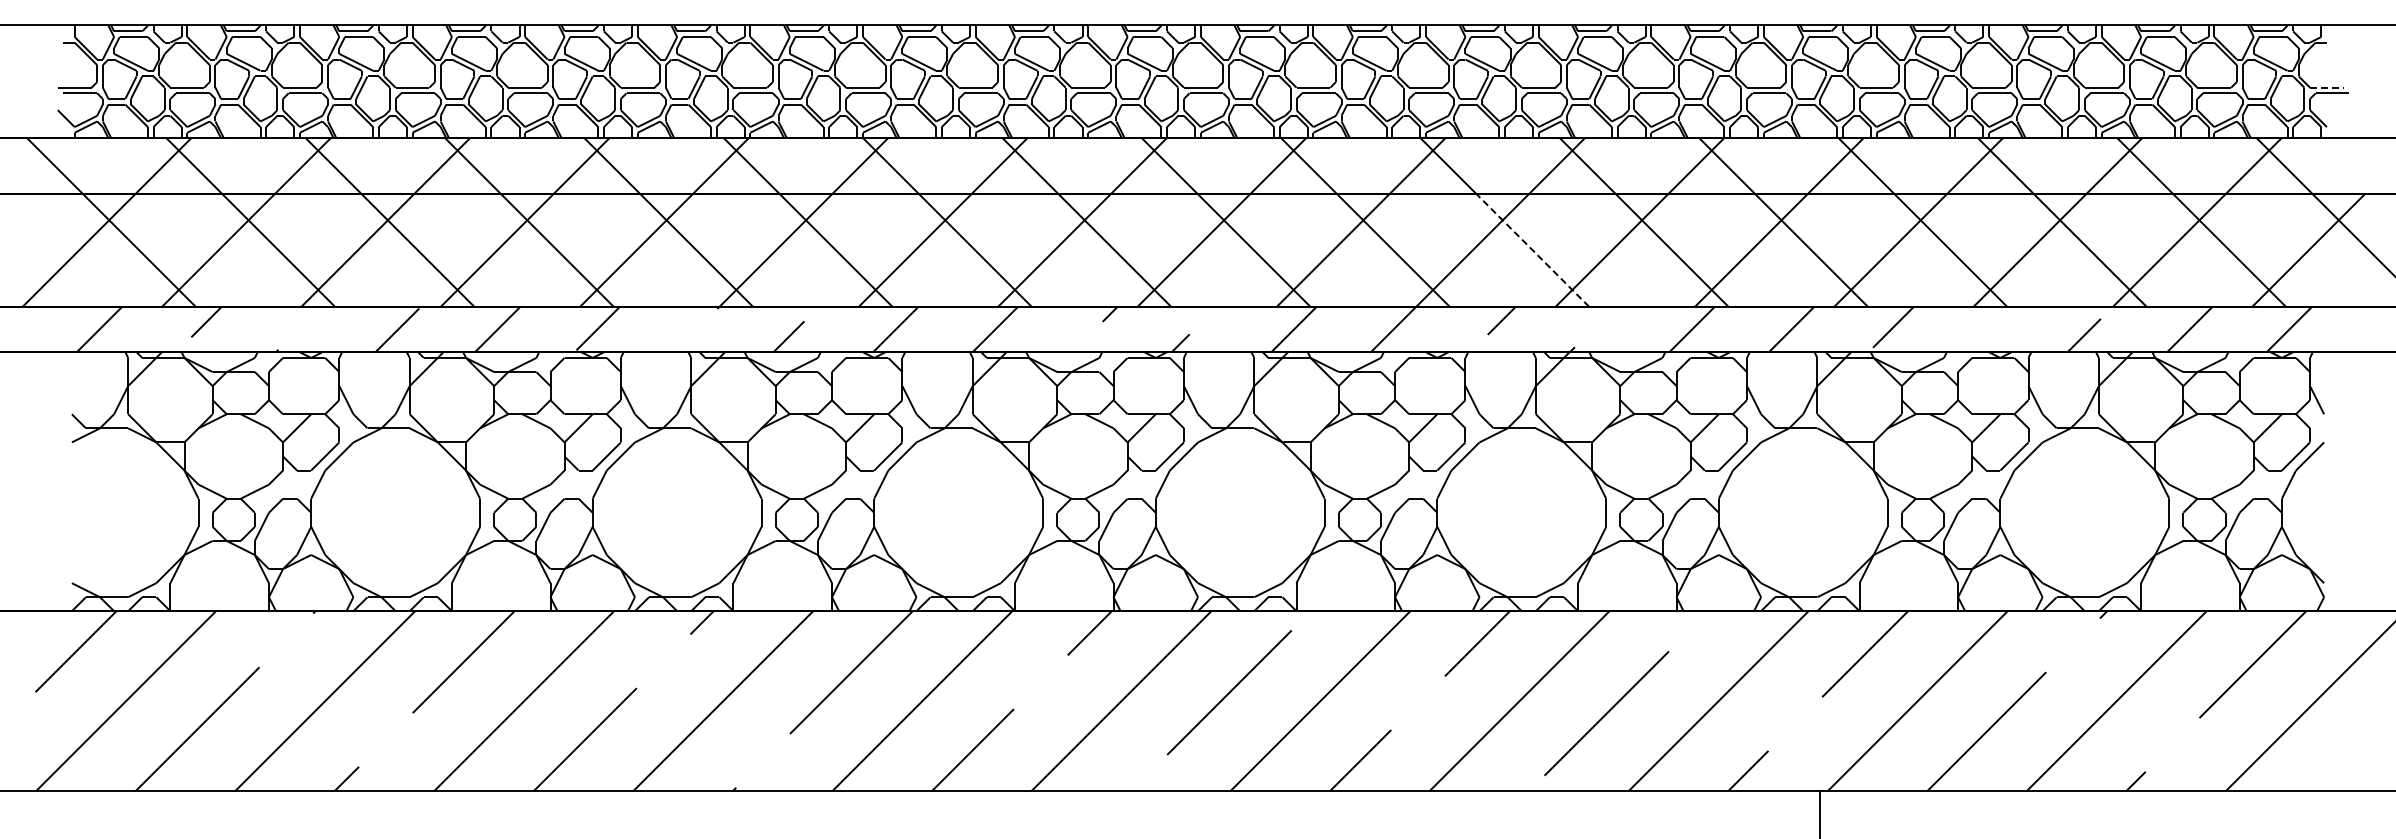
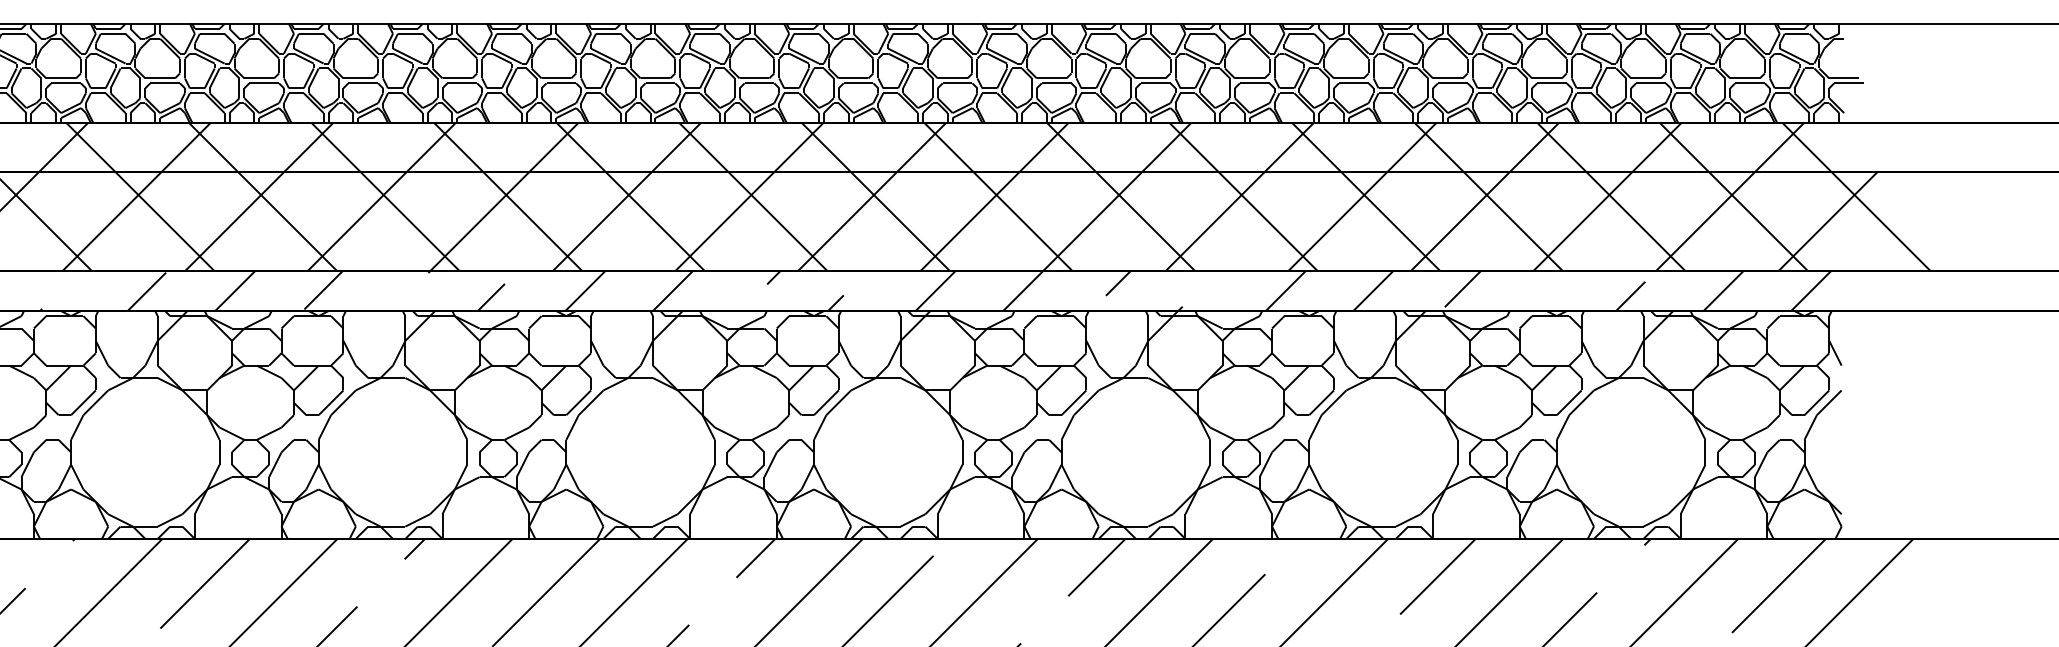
line: (2326, 87) -> (1843, 78), dashed -> solid
line: (1532, 250) -> (1145, 221), dashed -> solid

